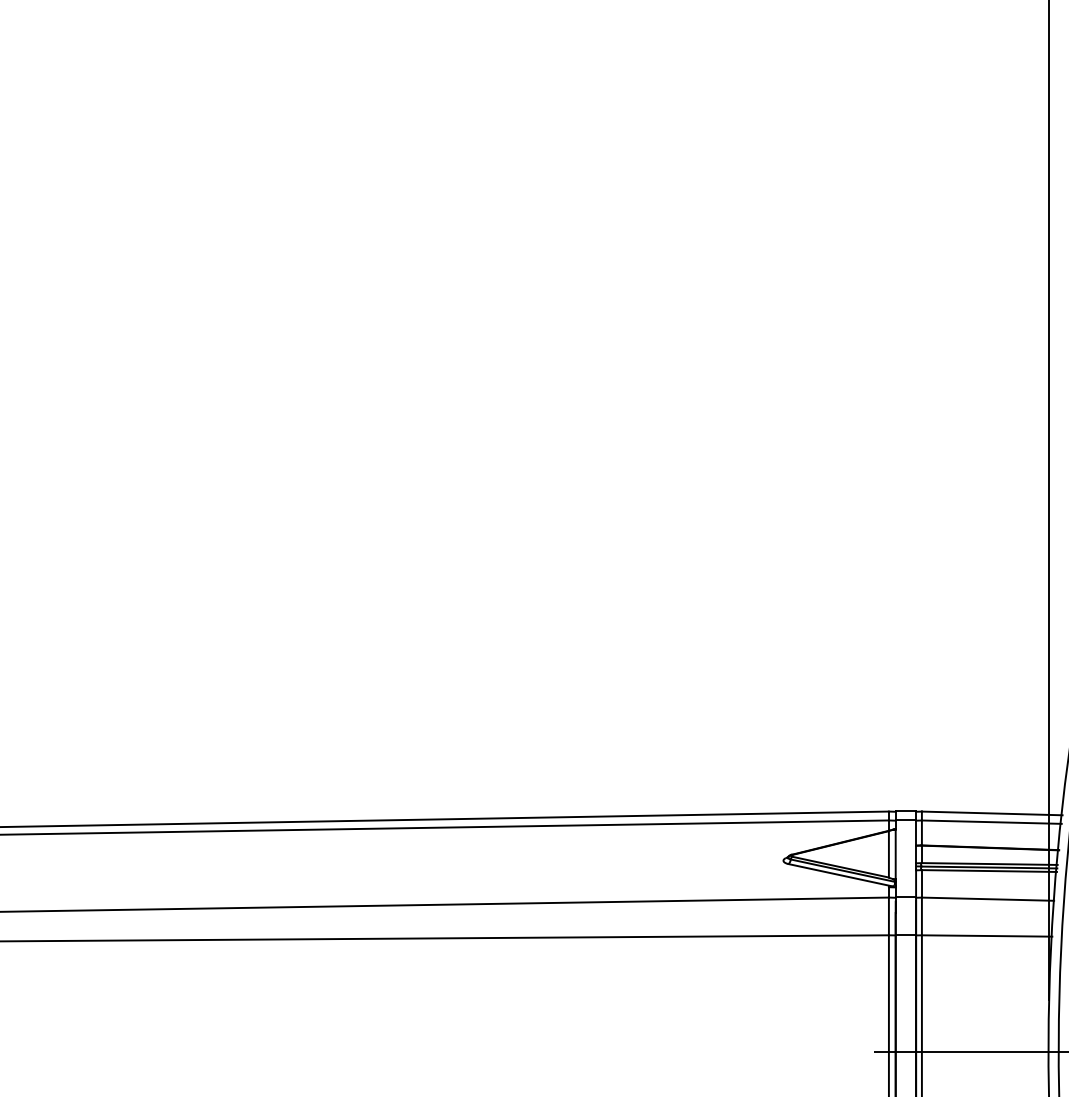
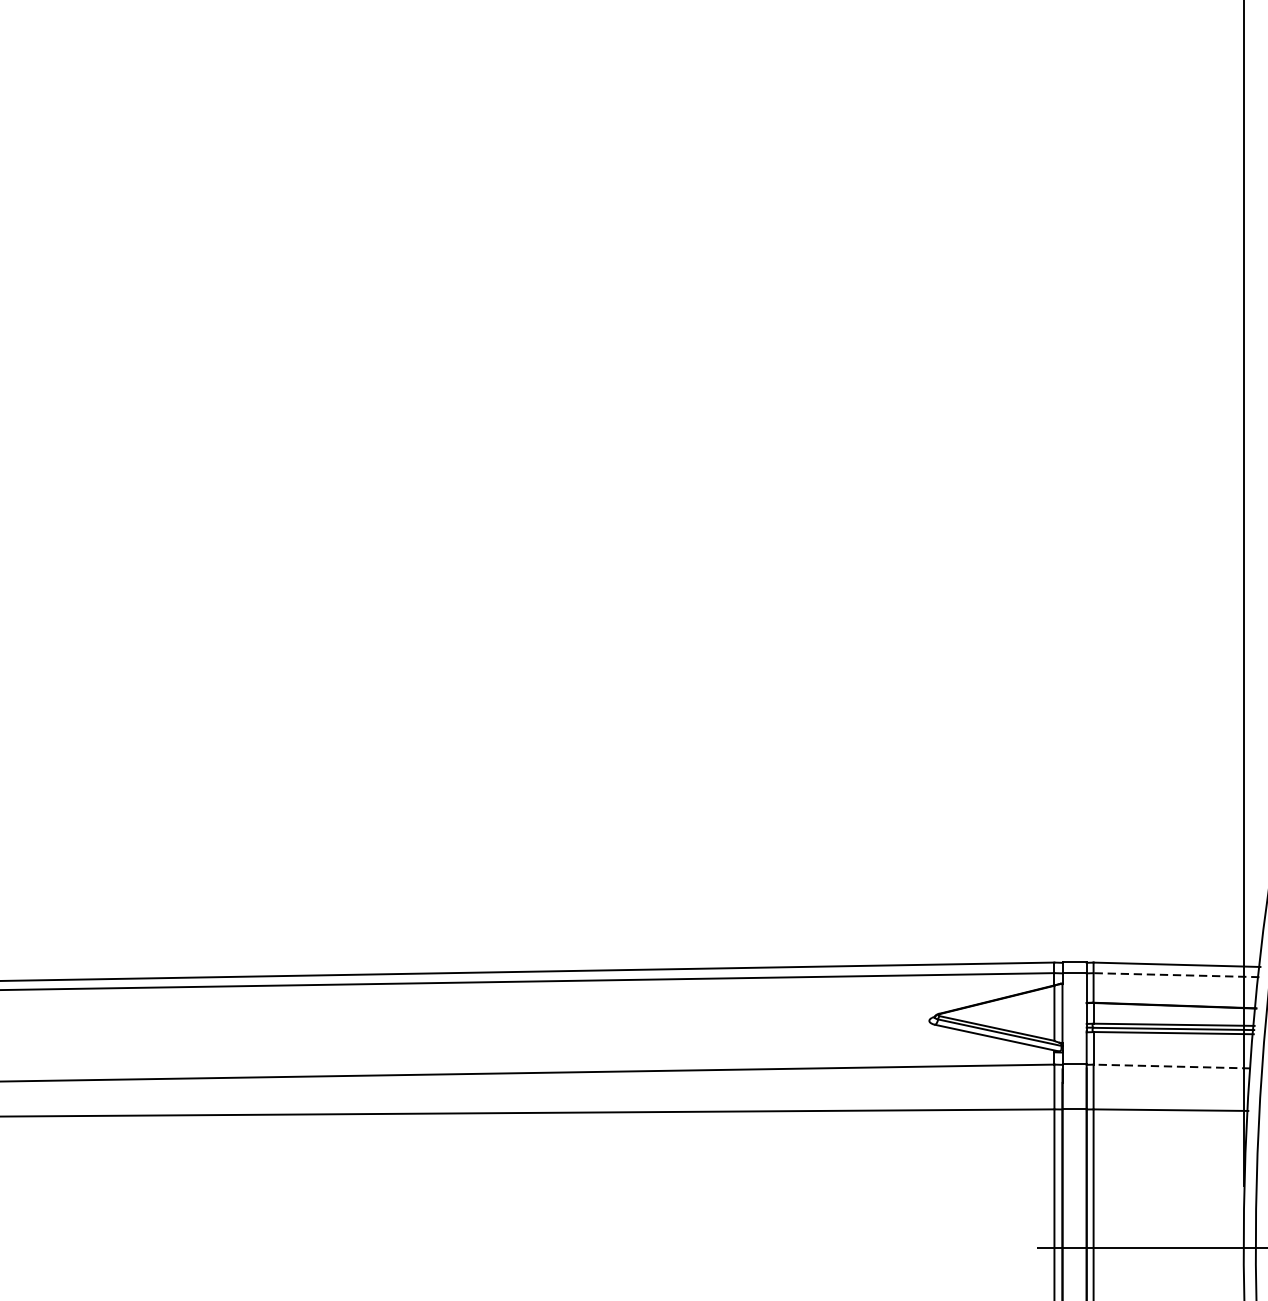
line: (991, 822) -> (1176, 975), solid -> dashed
line: (987, 899) -> (1171, 1066), solid -> dashed

